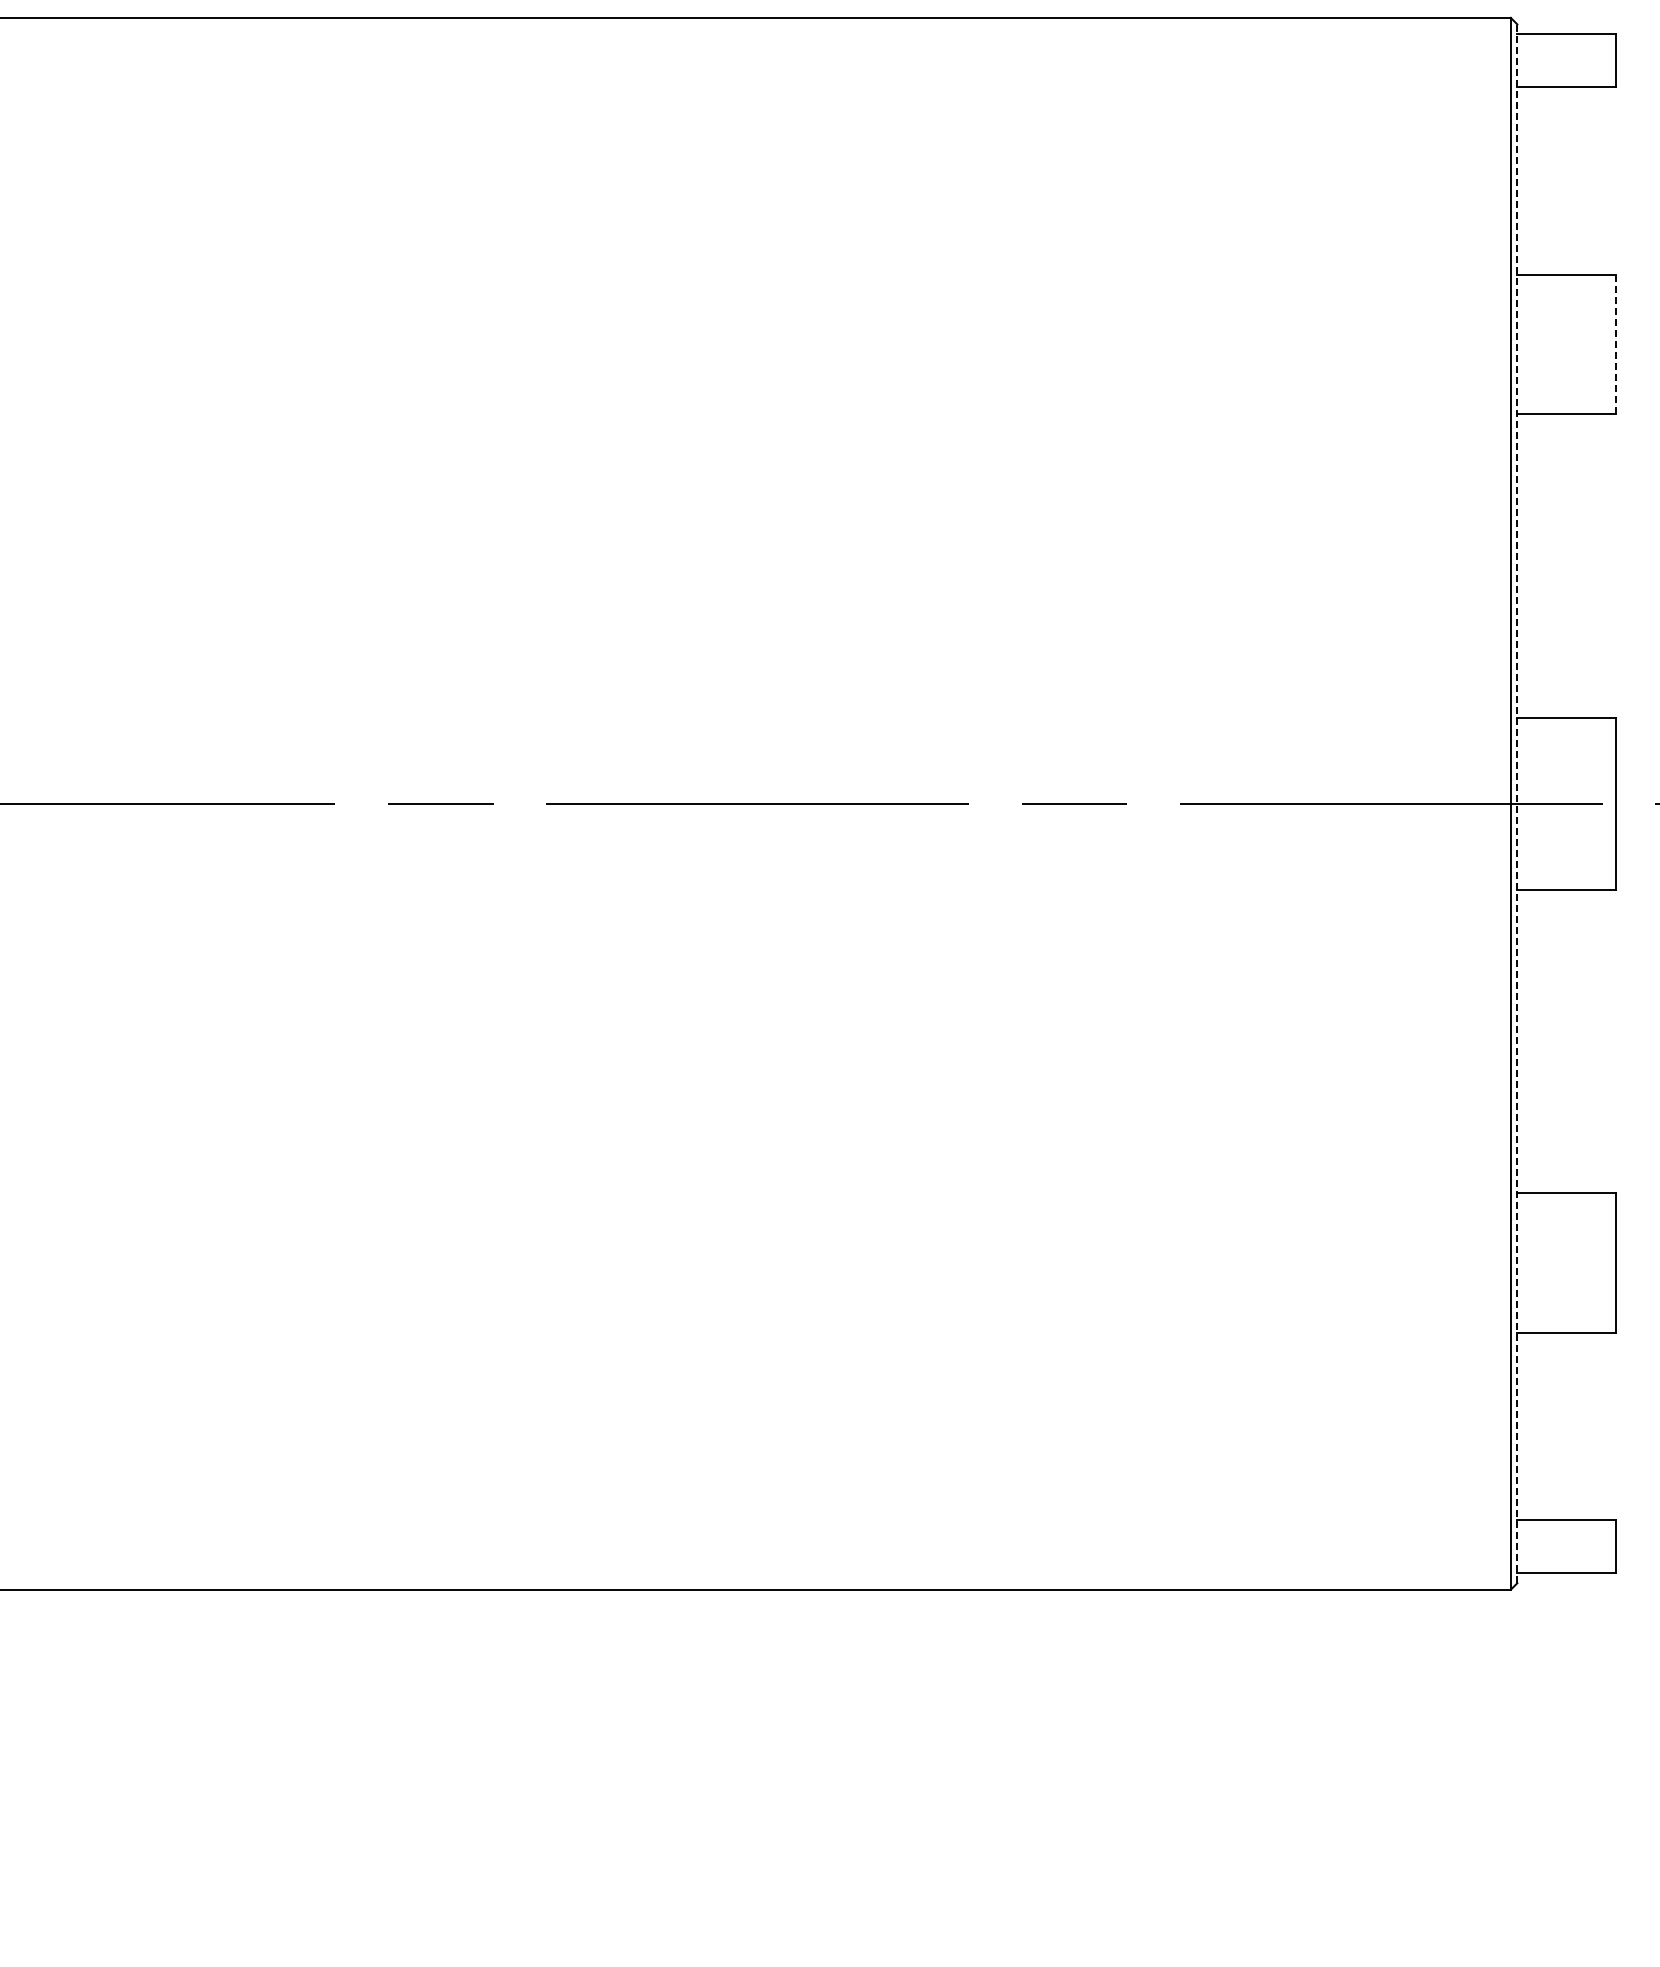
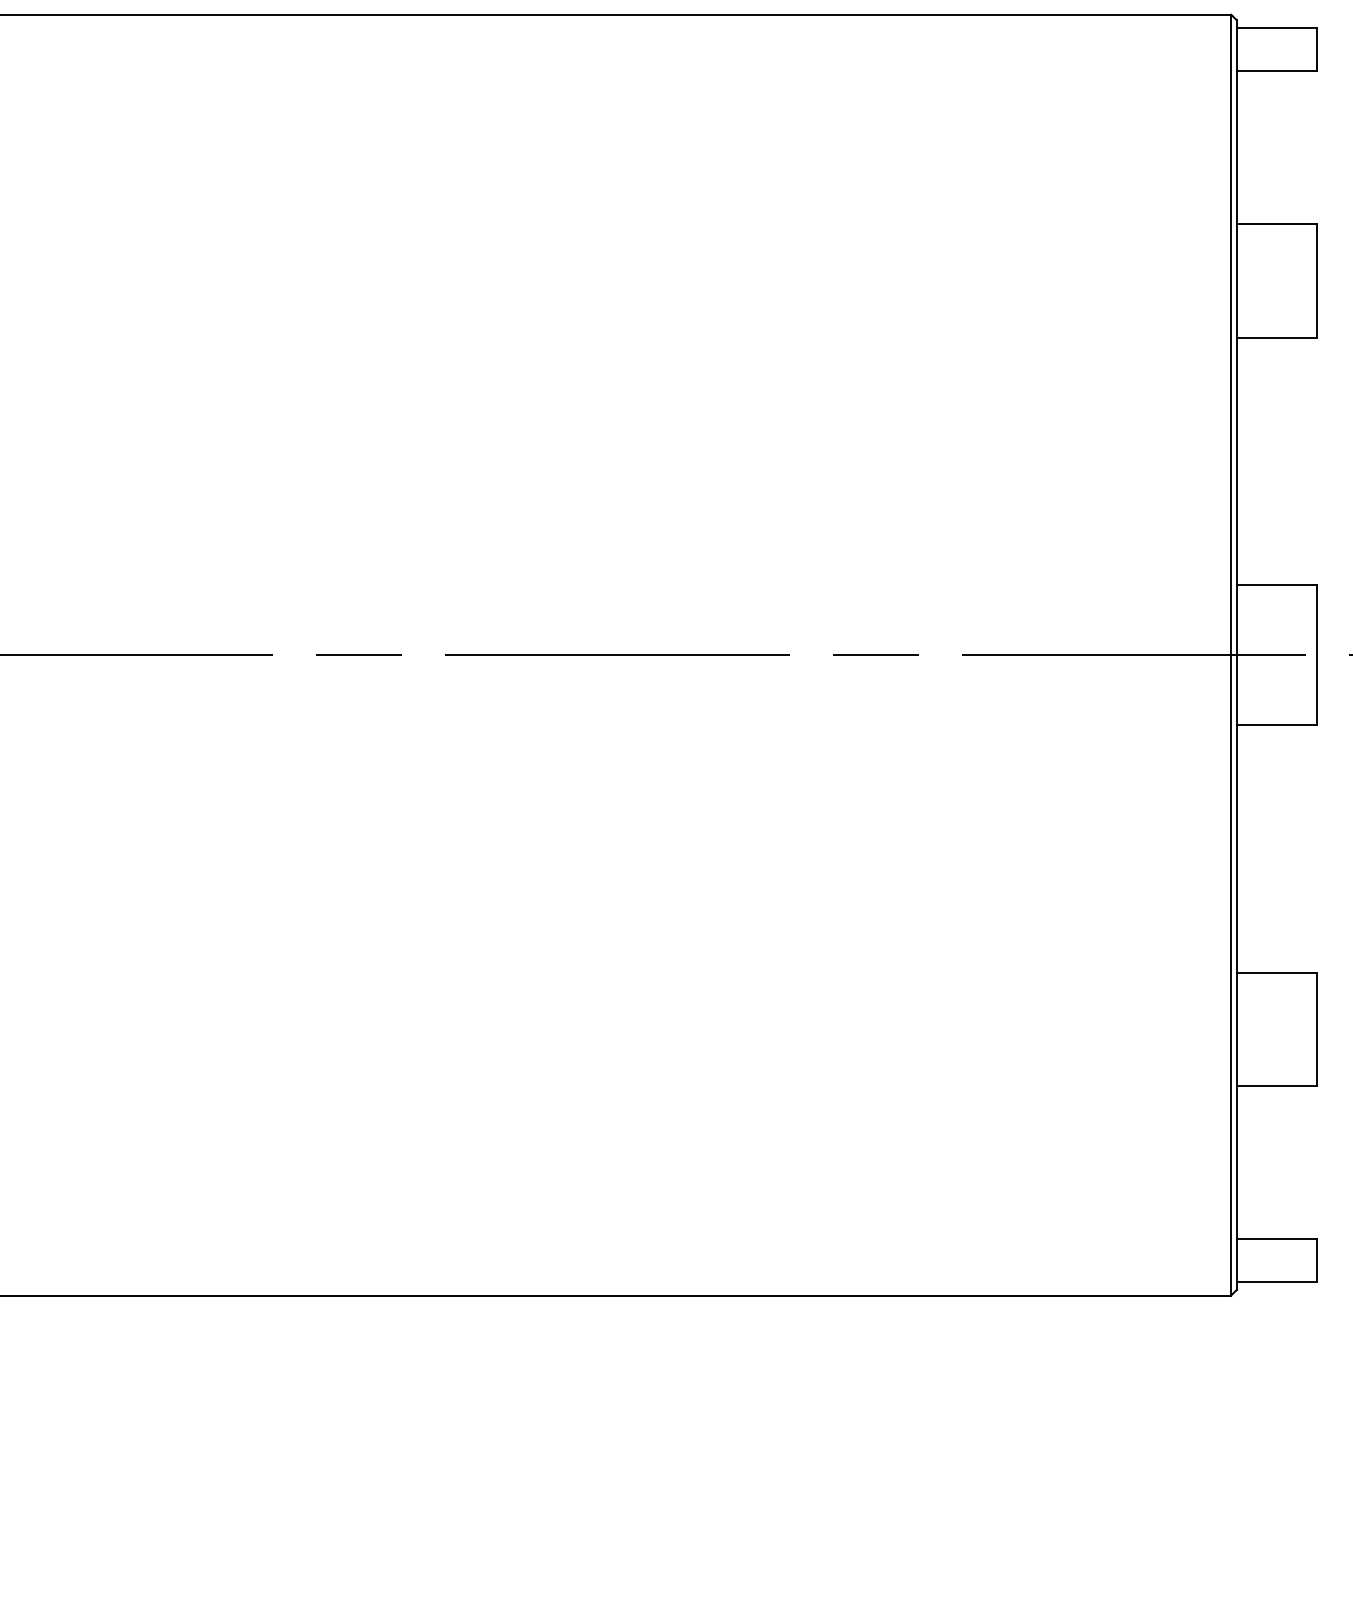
line: (1615, 344) -> (1316, 280), dashed -> solid
line: (1517, 803) -> (1236, 654), dashed -> solid

